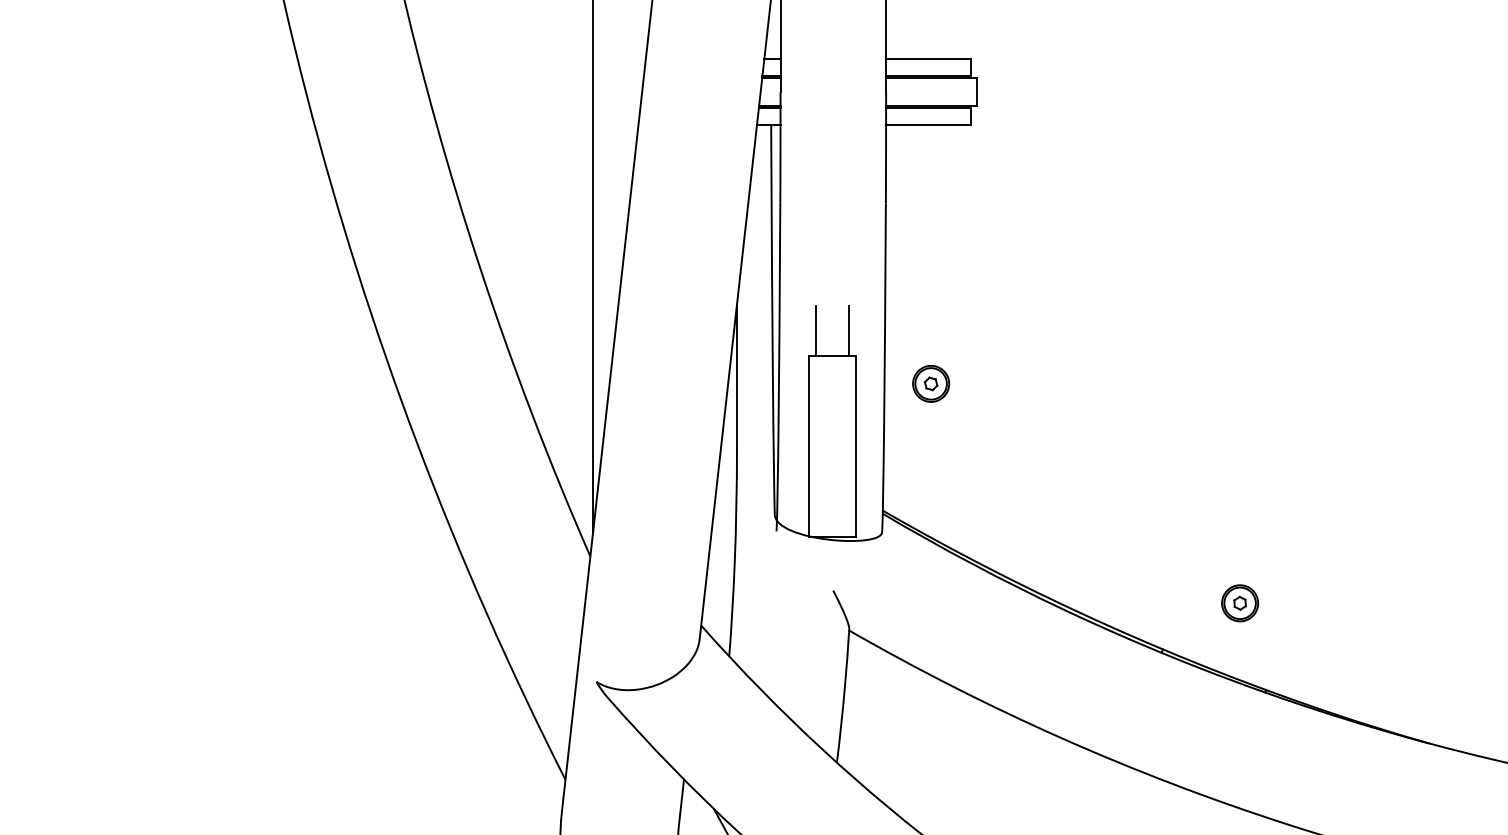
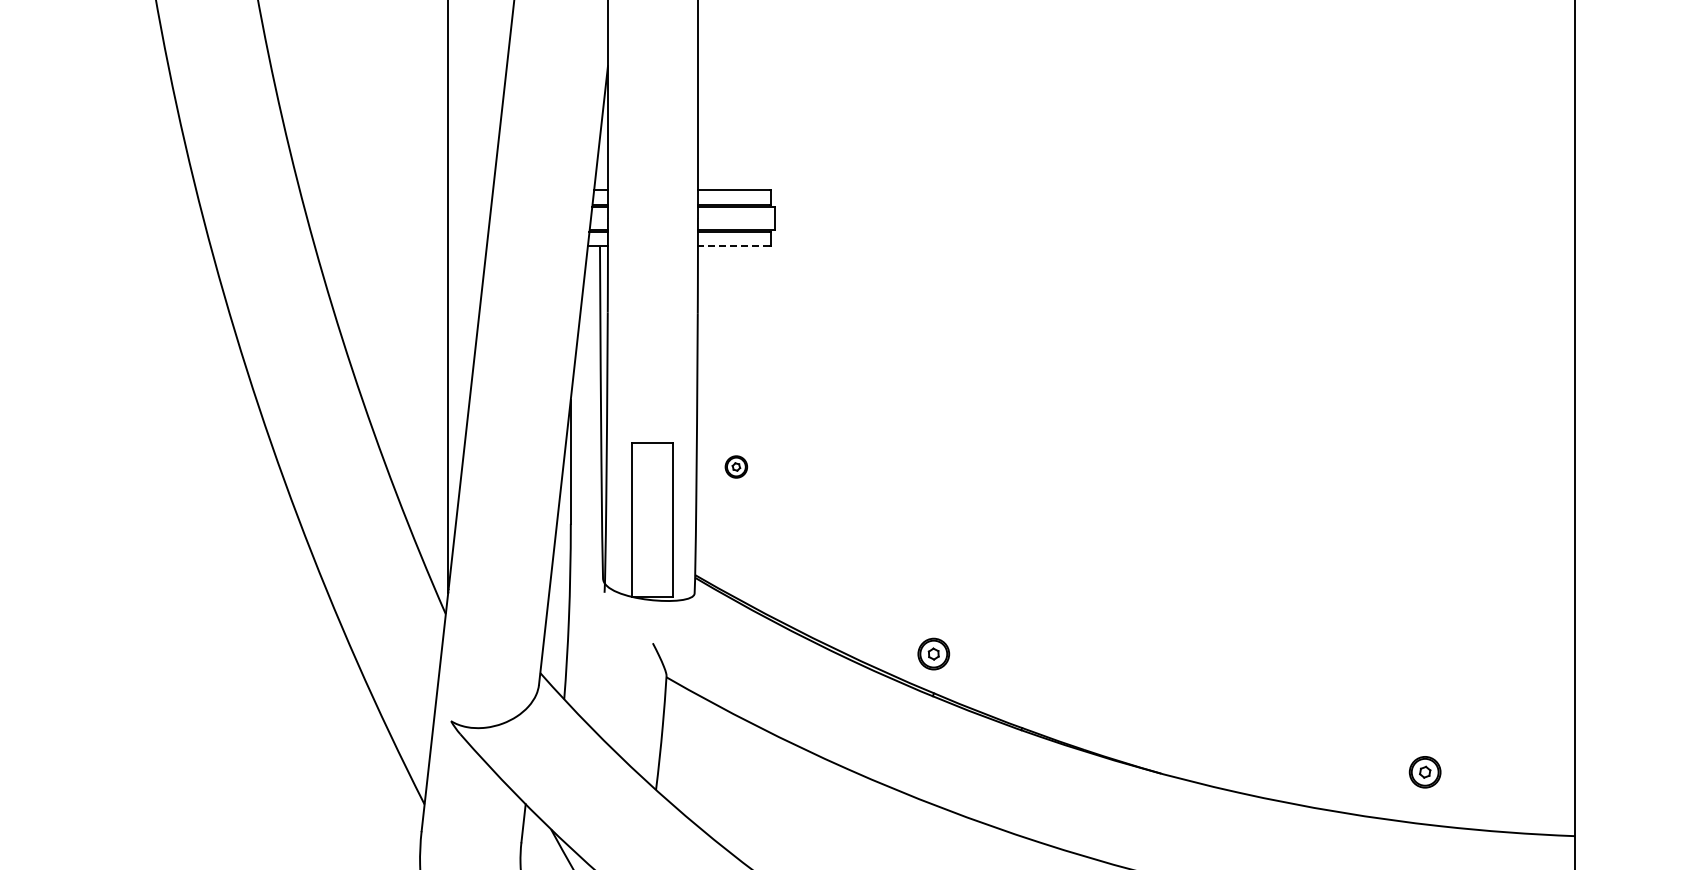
line: (927, 125) -> (733, 246), solid -> dashed
line: (816, 330) -> (638, 421), removed
line: (849, 330) -> (666, 421), removed
part: (931, 383) -> (736, 466), size x0.7
part: (1239, 602) -> (933, 653), moved

